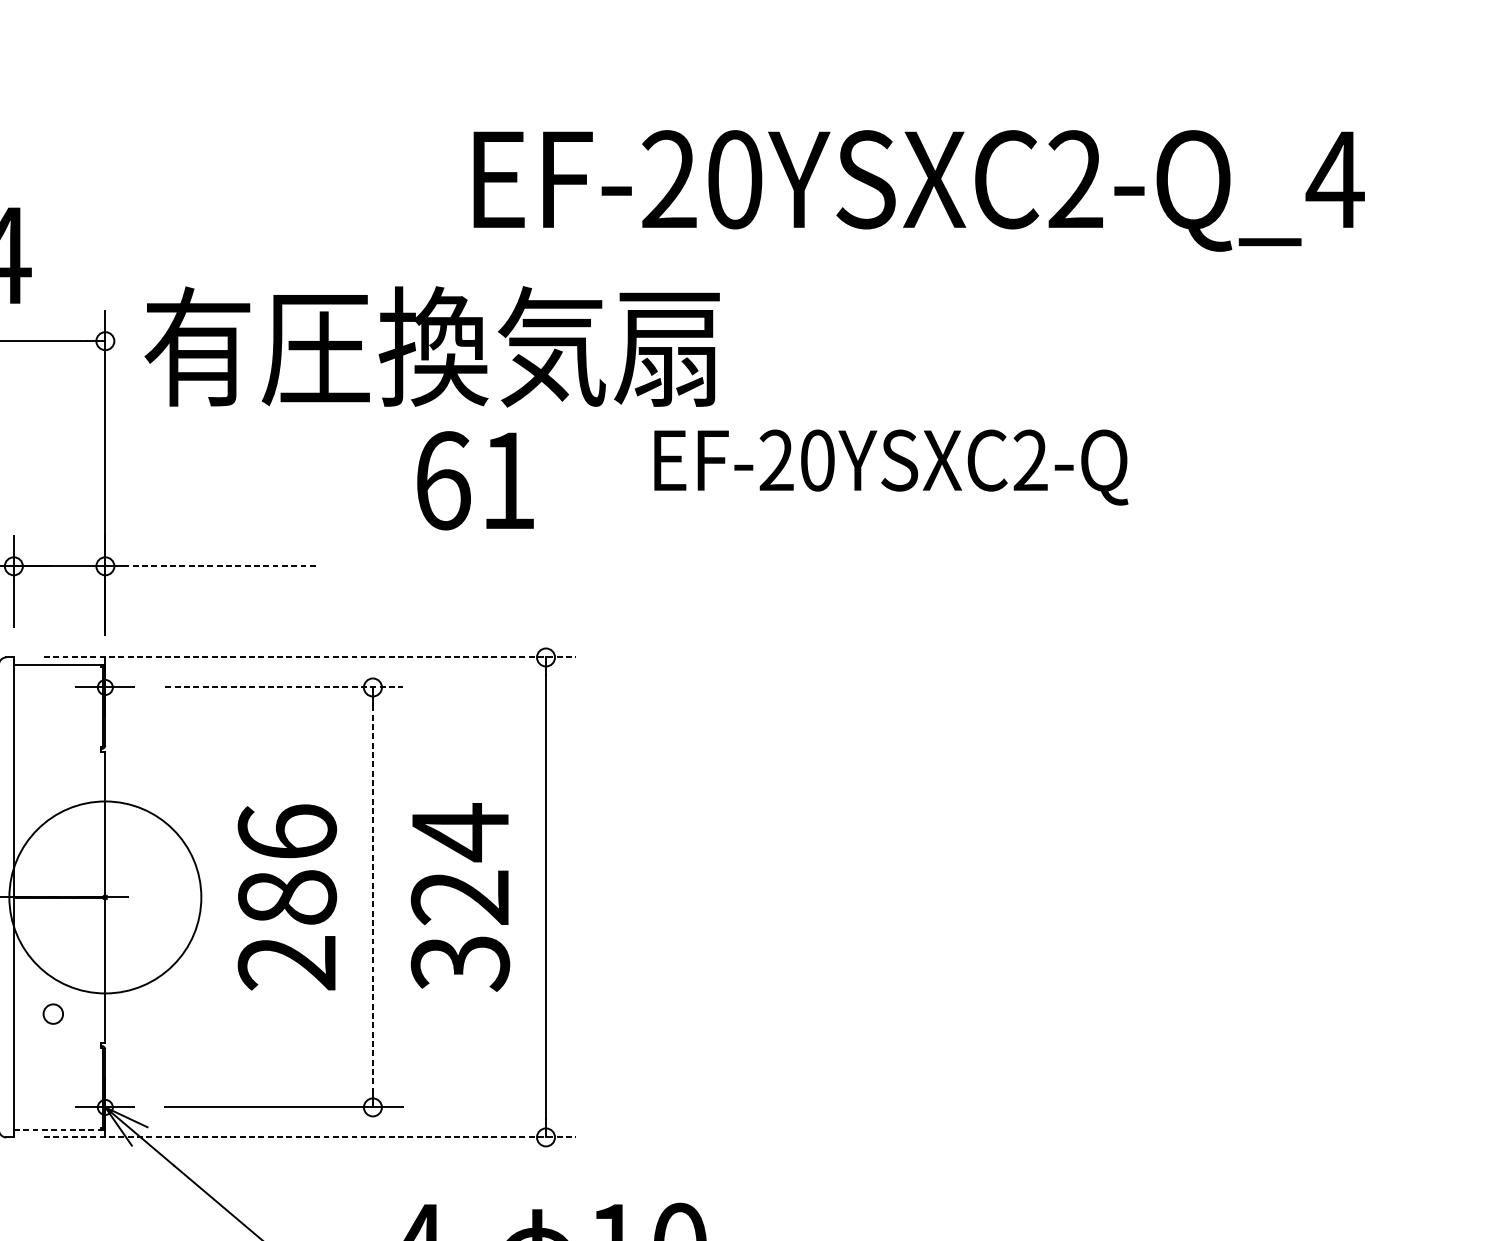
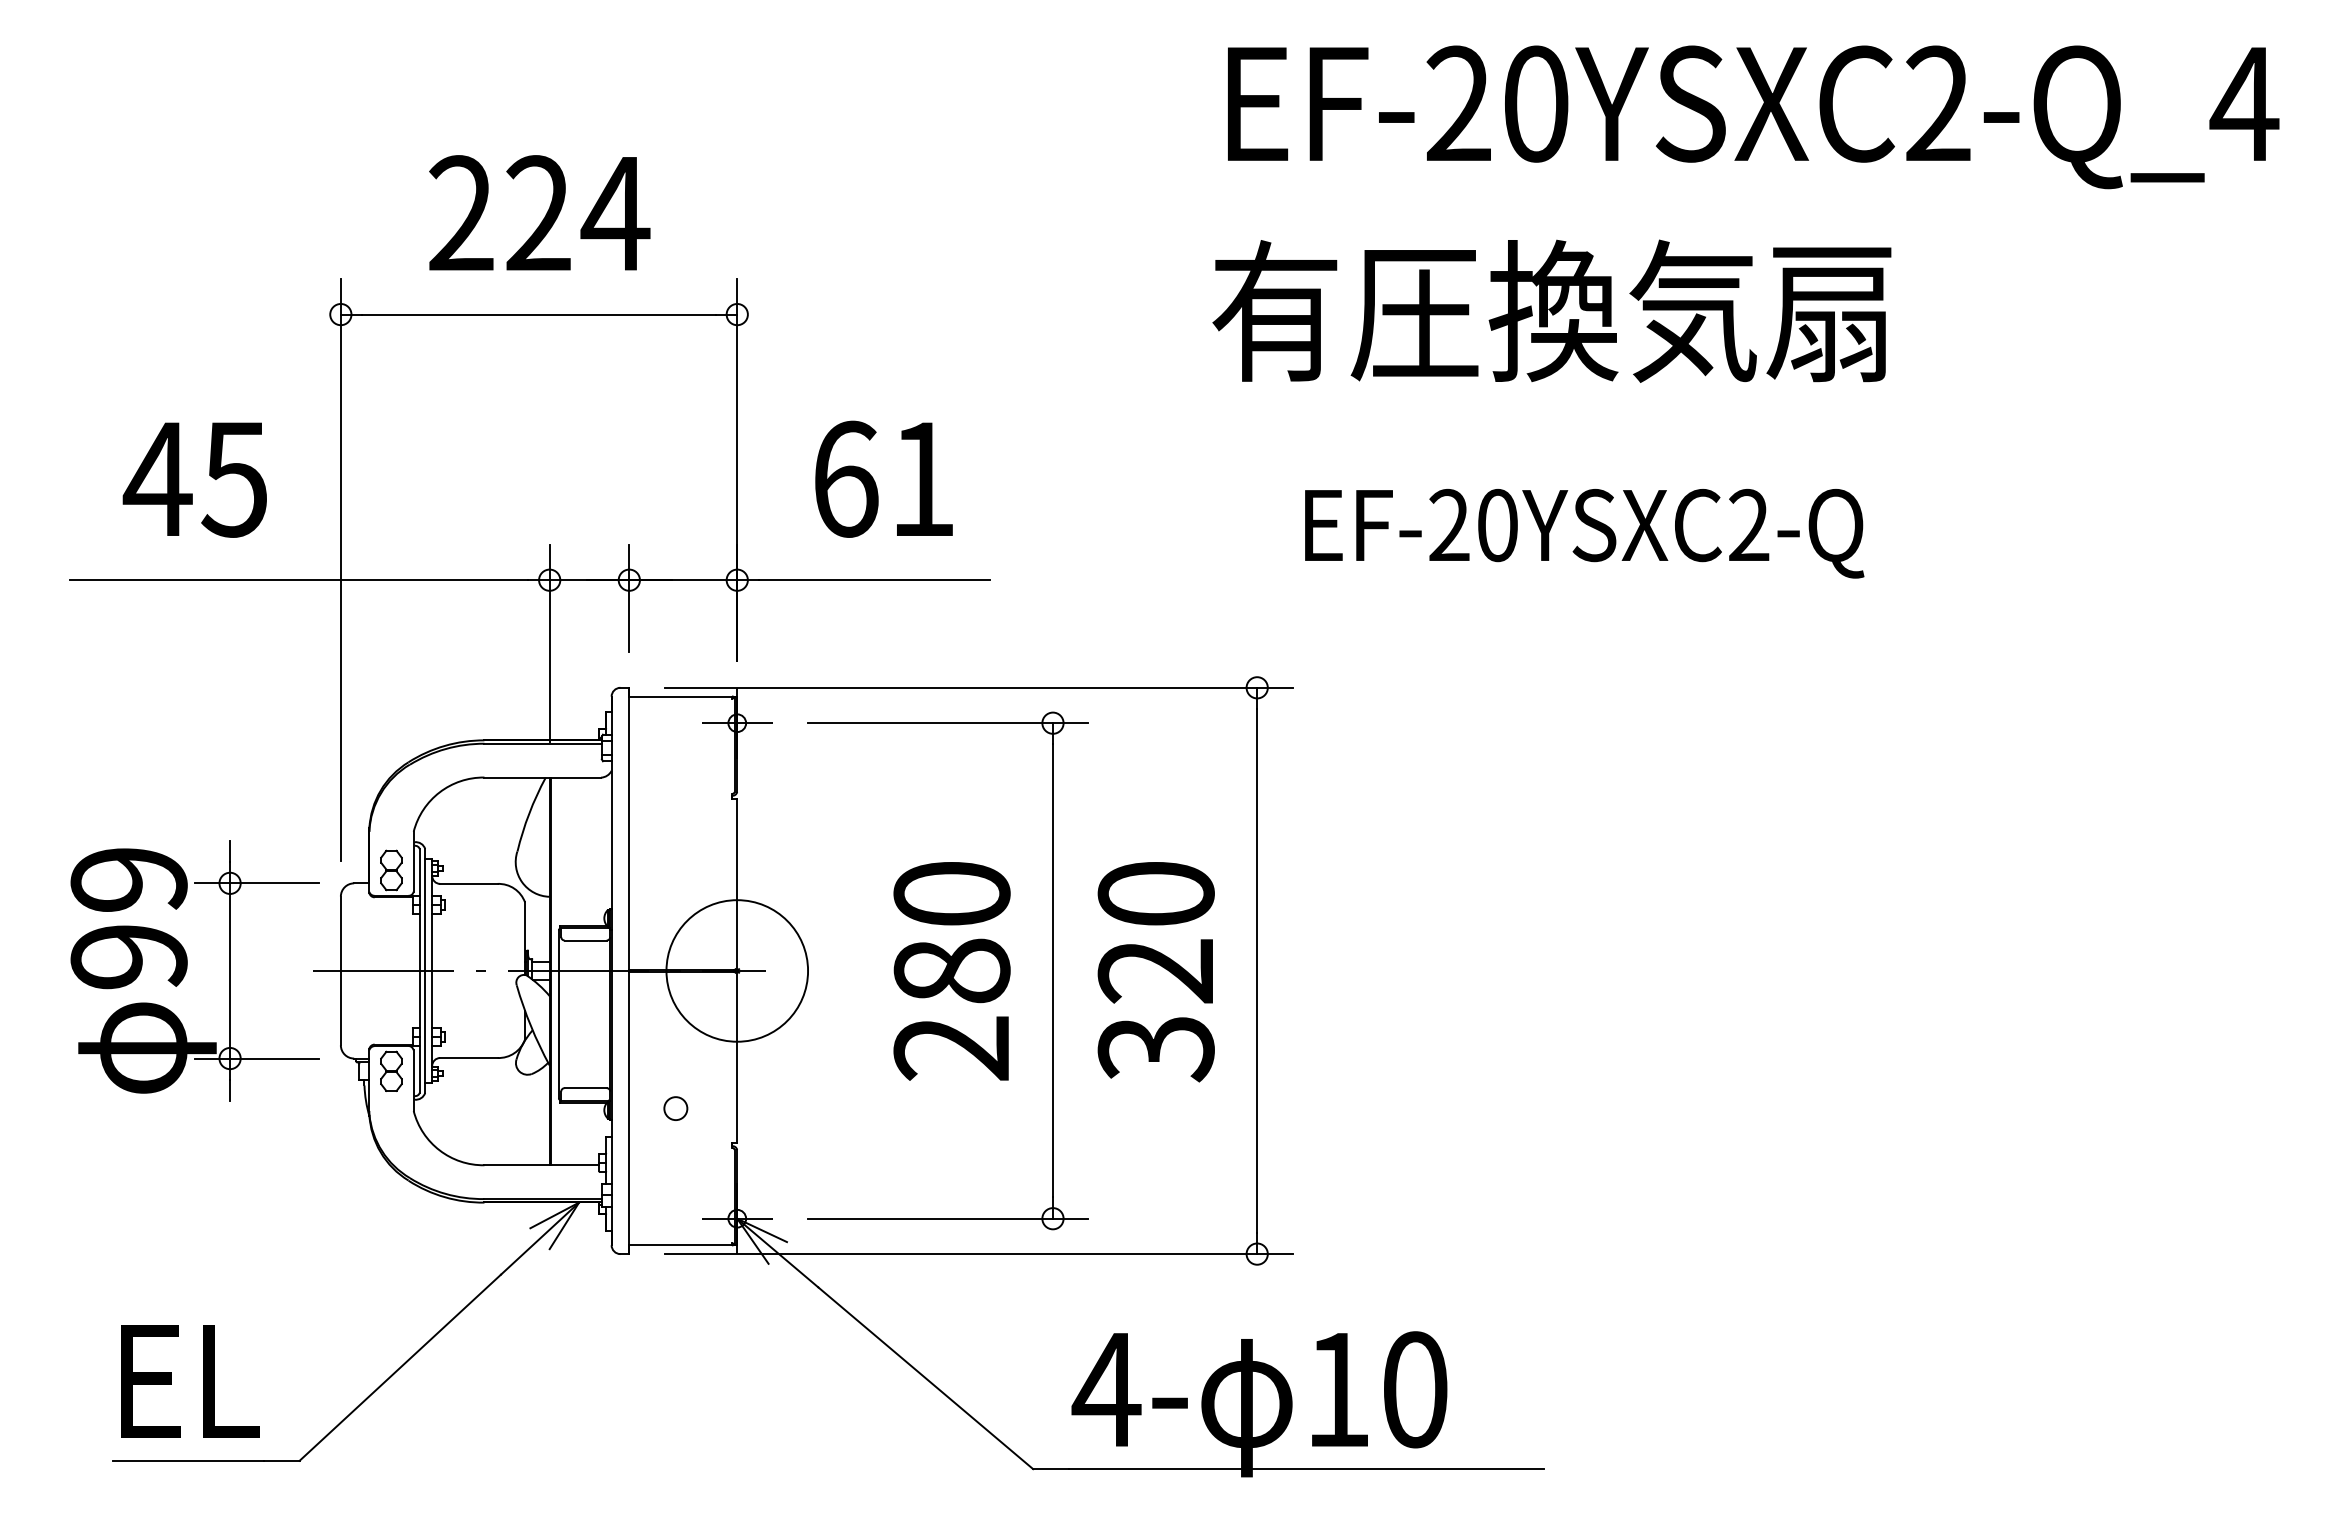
text: (919, 191) -> (1753, 117), moved
text: (431, 346) -> (1551, 310), moved
text: (891, 467) -> (1584, 533), moved
text: (475, 480) -> (883, 478), moved
line: (221, 566) -> (874, 580), dashed -> solid
line: (309, 657) -> (978, 687), dashed -> solid
line: (284, 687) -> (948, 723), dashed -> solid
text: (286, 831) -> (951, 893), 286 -> 280
text: (459, 832) -> (1155, 894), 324 -> 320
circle: (105, 897) -> (737, 970), size x0.62
line: (372, 897) -> (1052, 970), dashed -> solid
line: (58, 1130) -> (681, 1245), dashed -> solid
line: (309, 1137) -> (978, 1254), dashed -> solid

